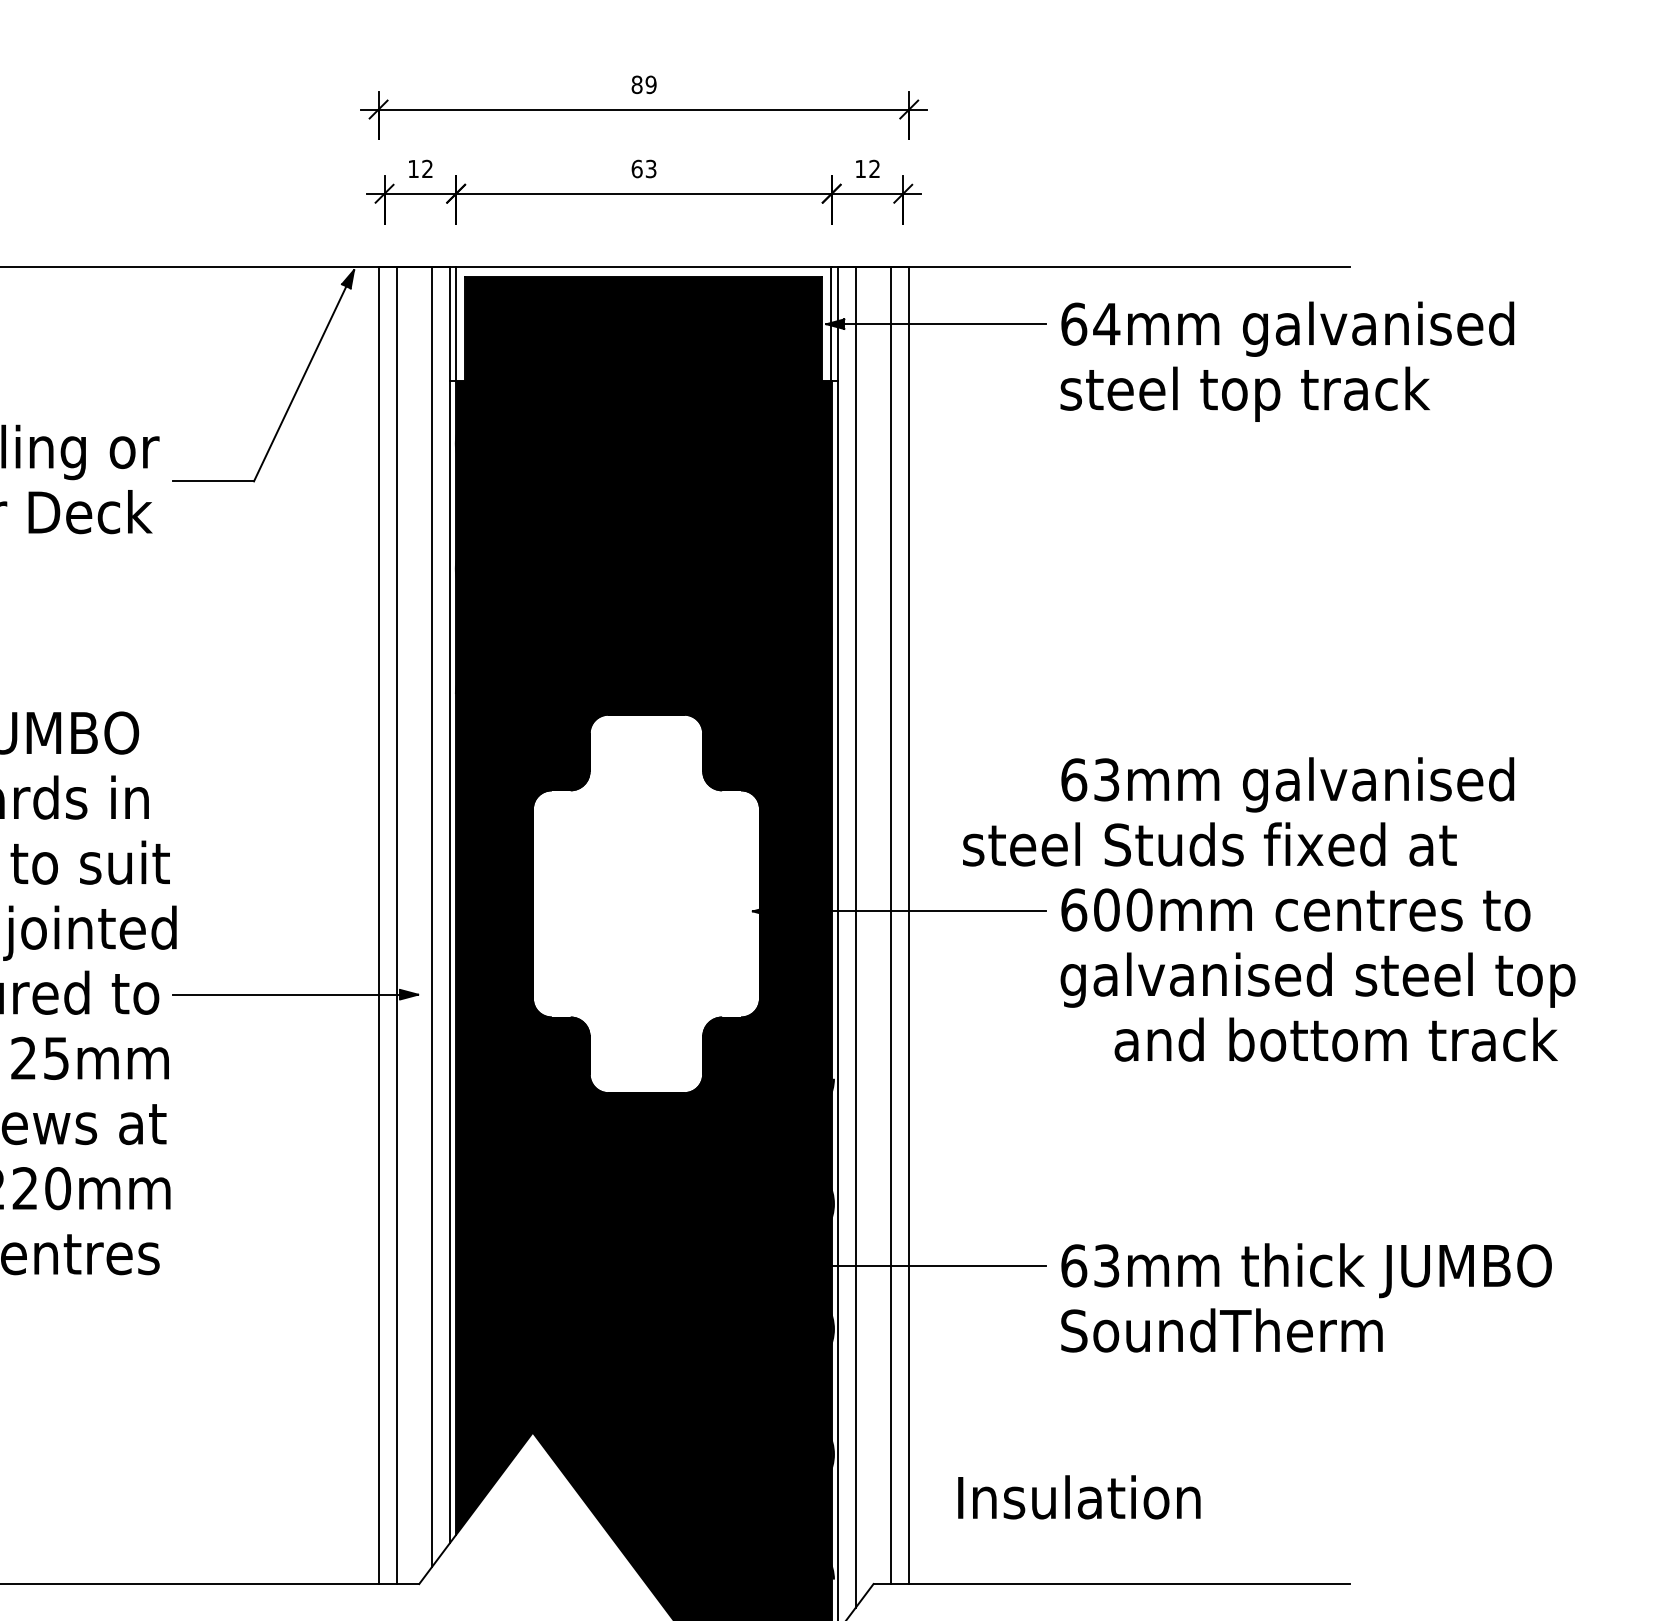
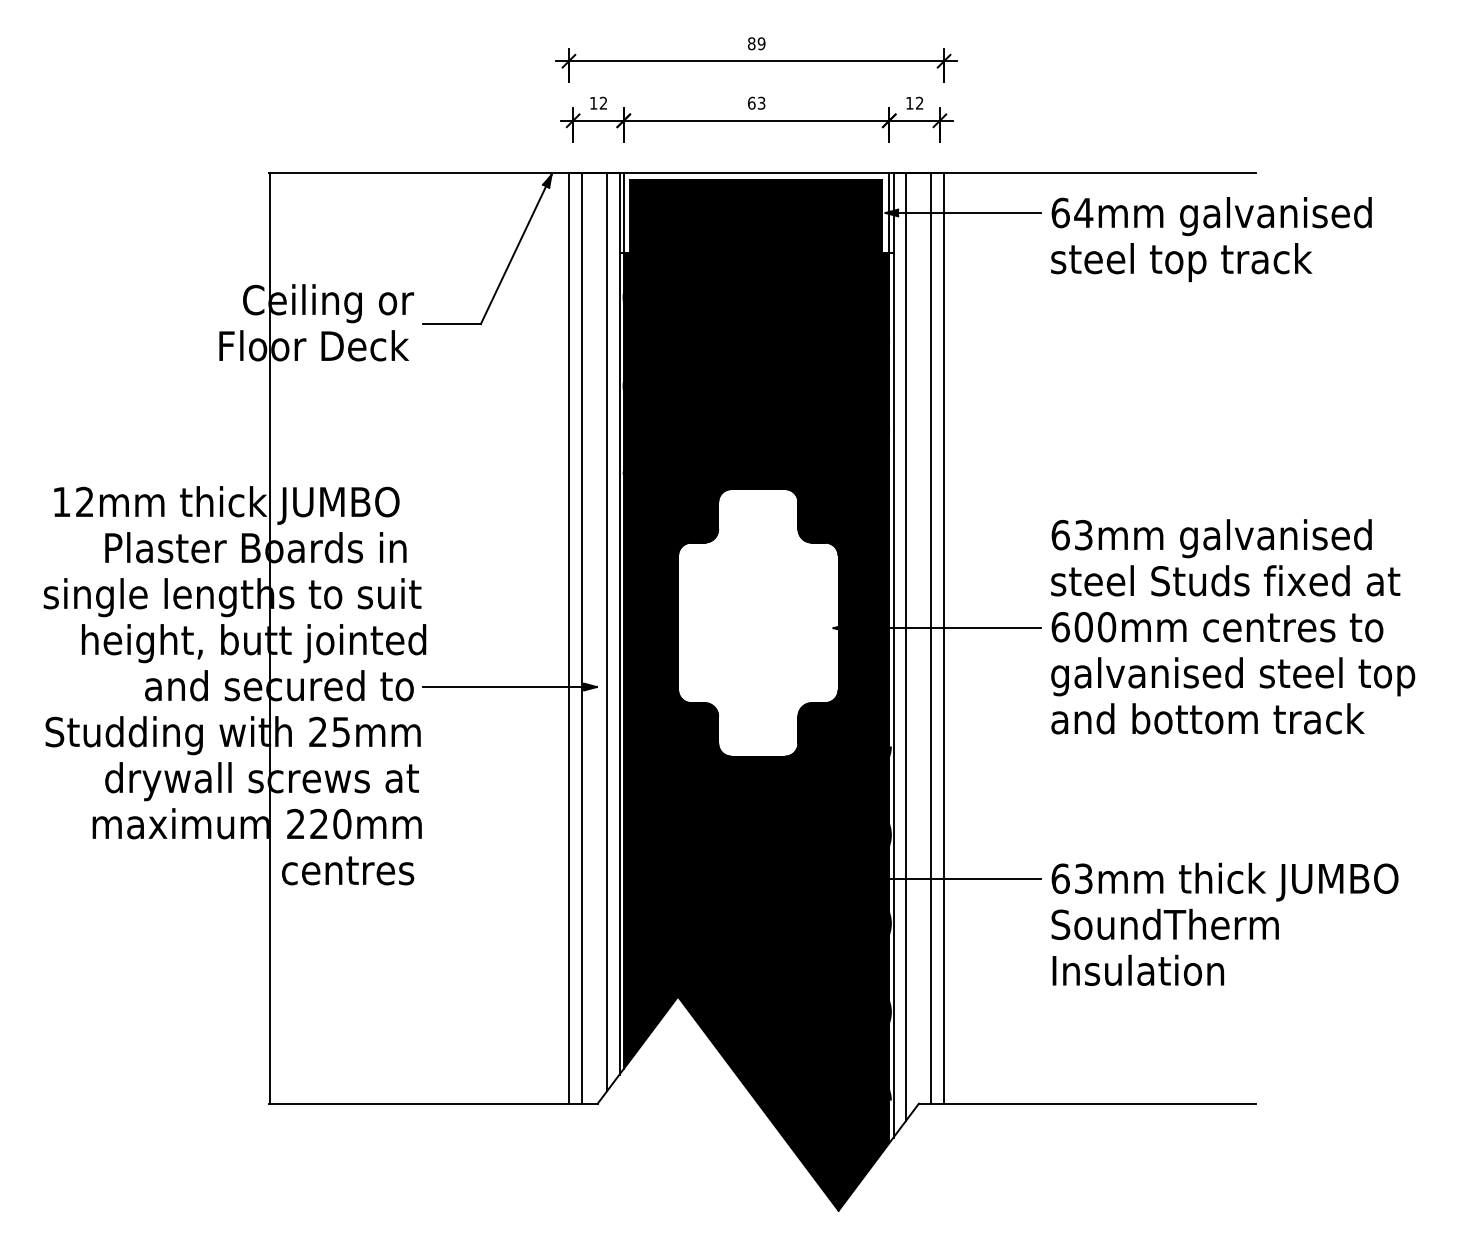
text: (1209, 843) -> (1225, 580), moved
text: (1335, 1039) -> (1207, 718), moved
text: (1078, 1496) -> (1137, 969), moved

